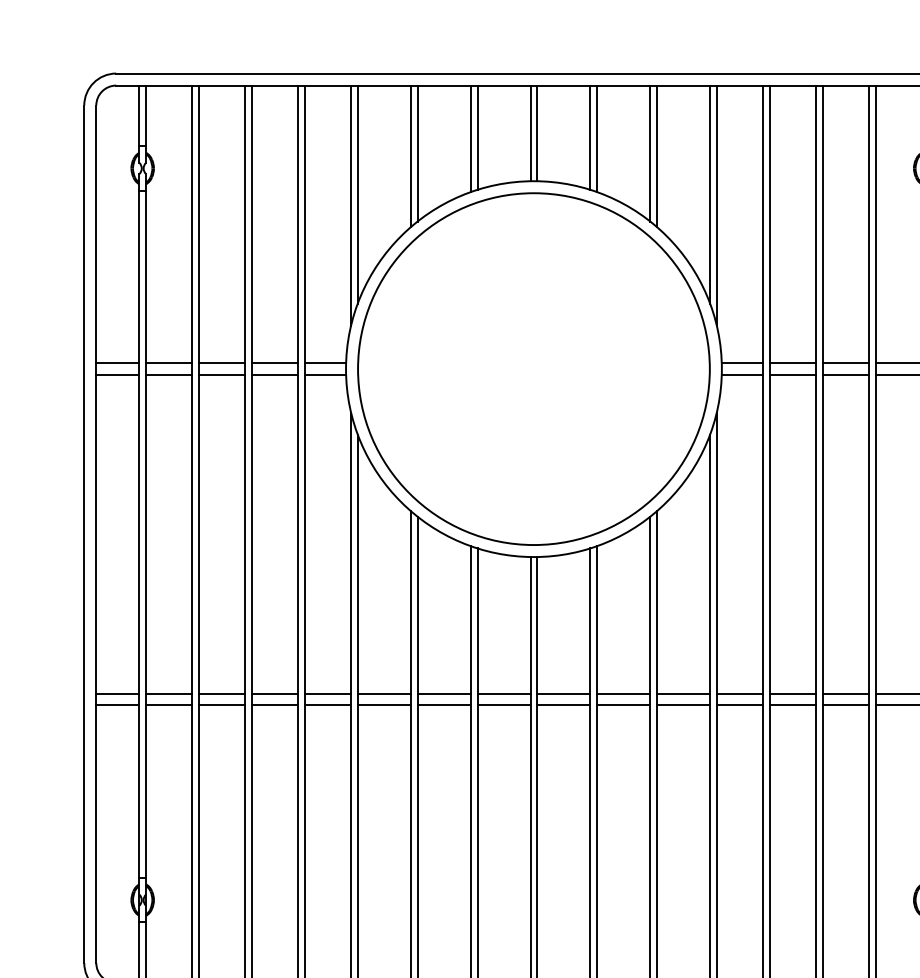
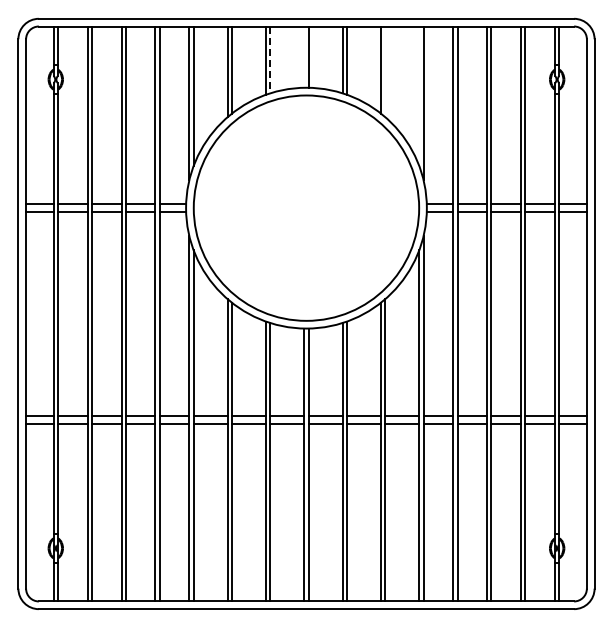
line: (530, 132) -> (304, 56), removed
line: (477, 138) -> (270, 60), solid -> dashed
line: (657, 155) -> (385, 71), removed
line: (710, 194) -> (419, 96), removed

